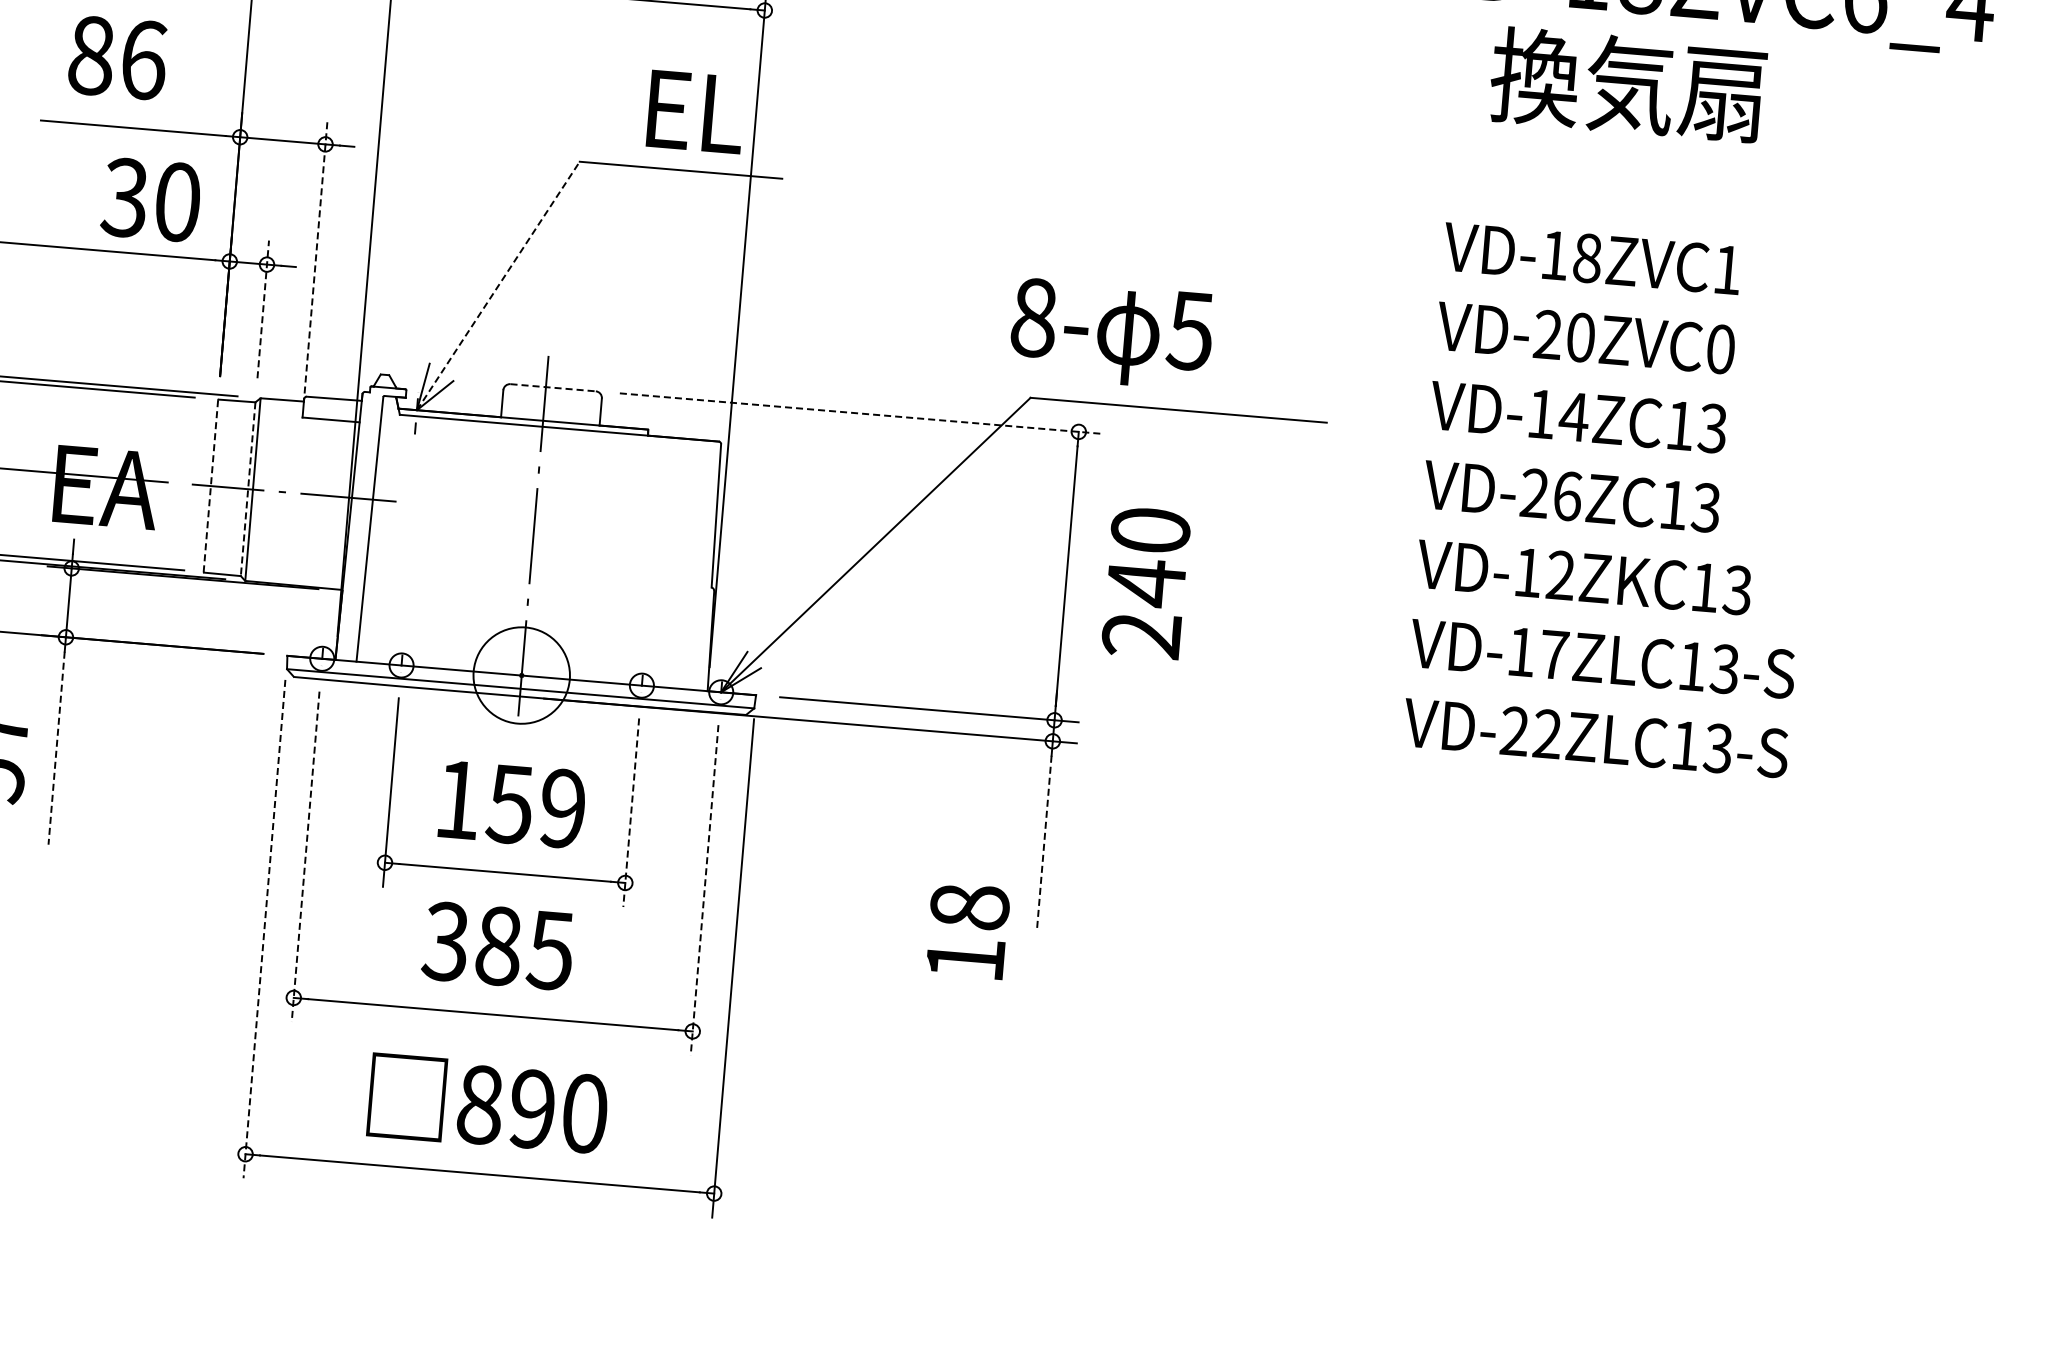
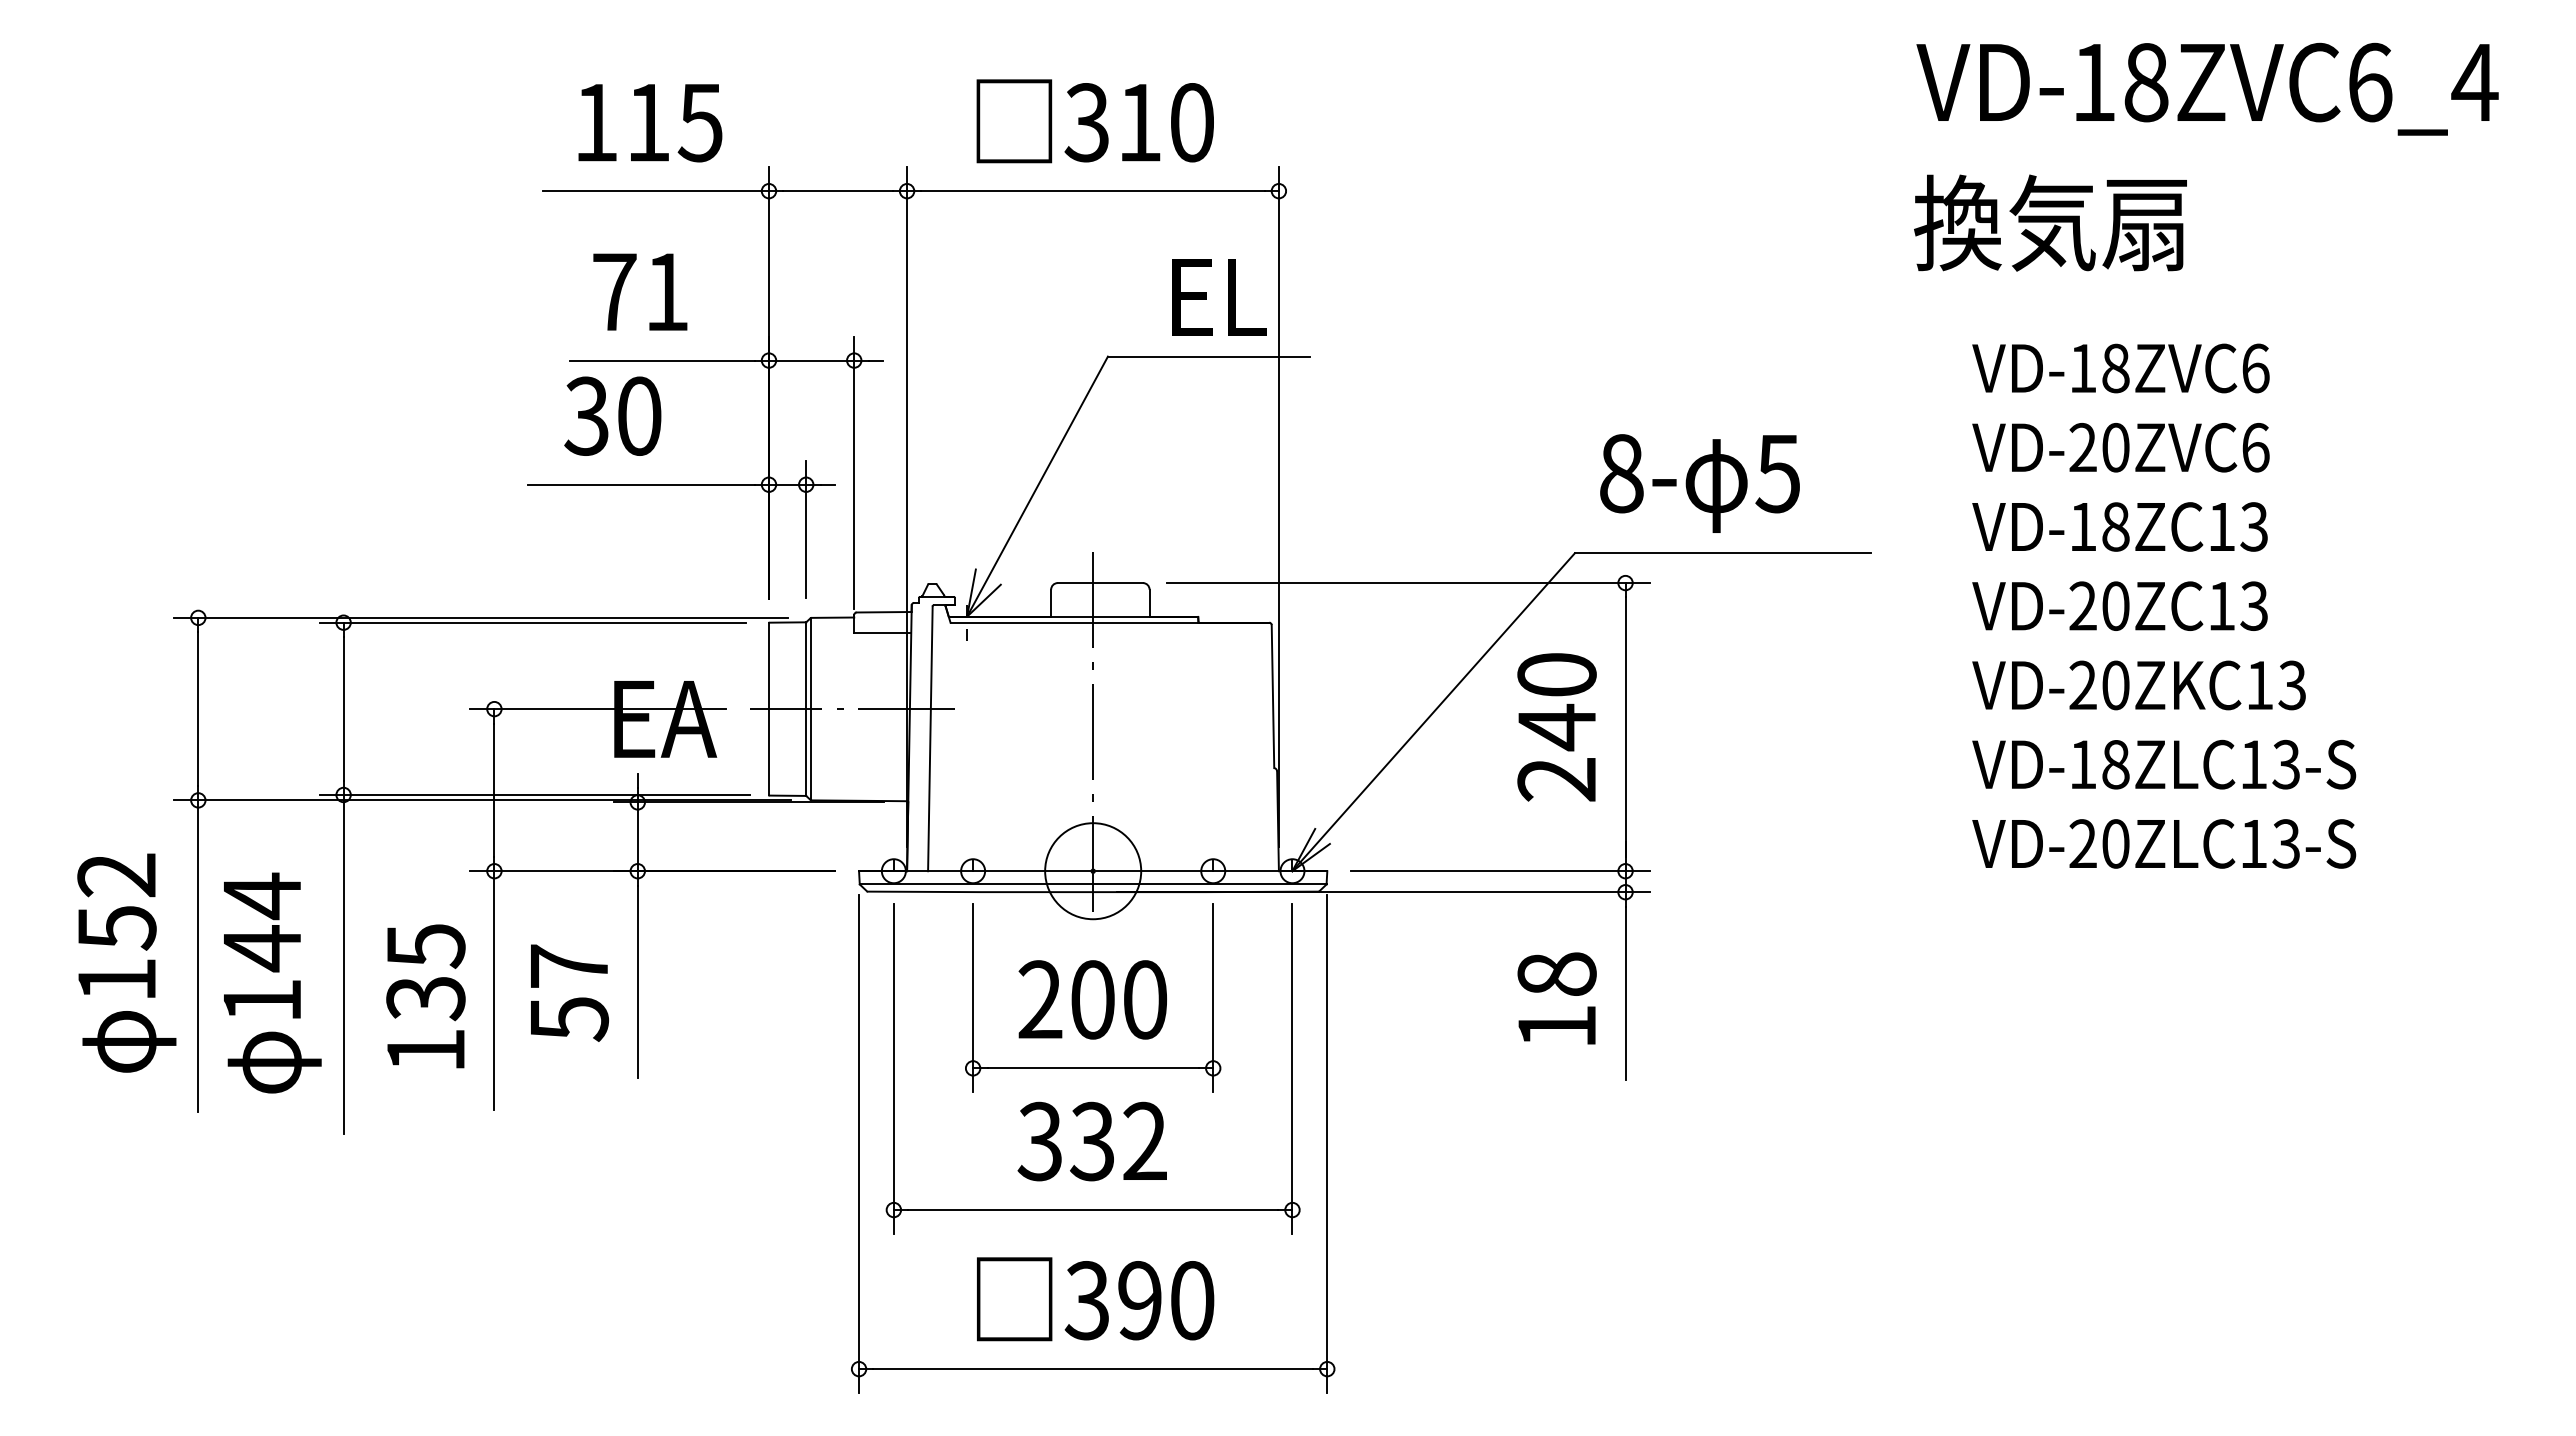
text: (118, 57) -> (641, 291), 86 -> 71
text: (1628, 84) -> (2050, 222), moved
text: (150, 199) -> (612, 415), moved
line: (316, 256) -> (854, 472), dashed -> solid
text: (1727, 270) -> (2255, 368), VD-18ZVC1 -> VD-18ZVC6
line: (498, 285) -> (1037, 486), dashed -> solid
line: (263, 309) -> (806, 529), dashed -> solid
text: (1111, 334) -> (1699, 483), moved
text: (1720, 349) -> (2255, 447), VD-20ZVC0 -> VD-20ZVC6
line: (553, 388) -> (1100, 583), dashed -> solid
line: (861, 414) -> (1408, 583), dashed -> solid
text: (1573, 416) -> (2115, 526), VD-14ZC13 -> VD-18ZC13
line: (211, 486) -> (769, 709), dashed -> solid
line: (248, 489) -> (806, 709), dashed -> solid
text: (1567, 495) -> (2115, 605), VD-26ZC13 -> VD-20ZC13
text: (1544, 574) -> (2099, 685), VD-12ZKC13 -> VD-20ZKC13
text: (1145, 583) -> (1556, 727), moved
text: (1553, 654) -> (2115, 764), VD-17ZLC13-S -> VD-18ZLC13-S
text: (1547, 733) -> (2115, 843), VD-22ZLC13-S -> VD-20ZLC13-S
line: (56, 748) -> (637, 982), dashed -> solid
text: (510, 803) -> (1092, 999), 159 -> 200
line: (631, 813) -> (1213, 998), dashed -> solid
line: (1044, 842) -> (1625, 993), dashed -> solid
line: (305, 857) -> (893, 1069), dashed -> solid
line: (704, 890) -> (1292, 1069), dashed -> solid
line: (264, 929) -> (859, 1144), dashed -> solid
text: (967, 930) -> (1556, 998), moved
text: (524, 948) -> (1118, 1141), 385 -> 332
text: (478, 1104) -> (1086, 1300), 890 -> 390

